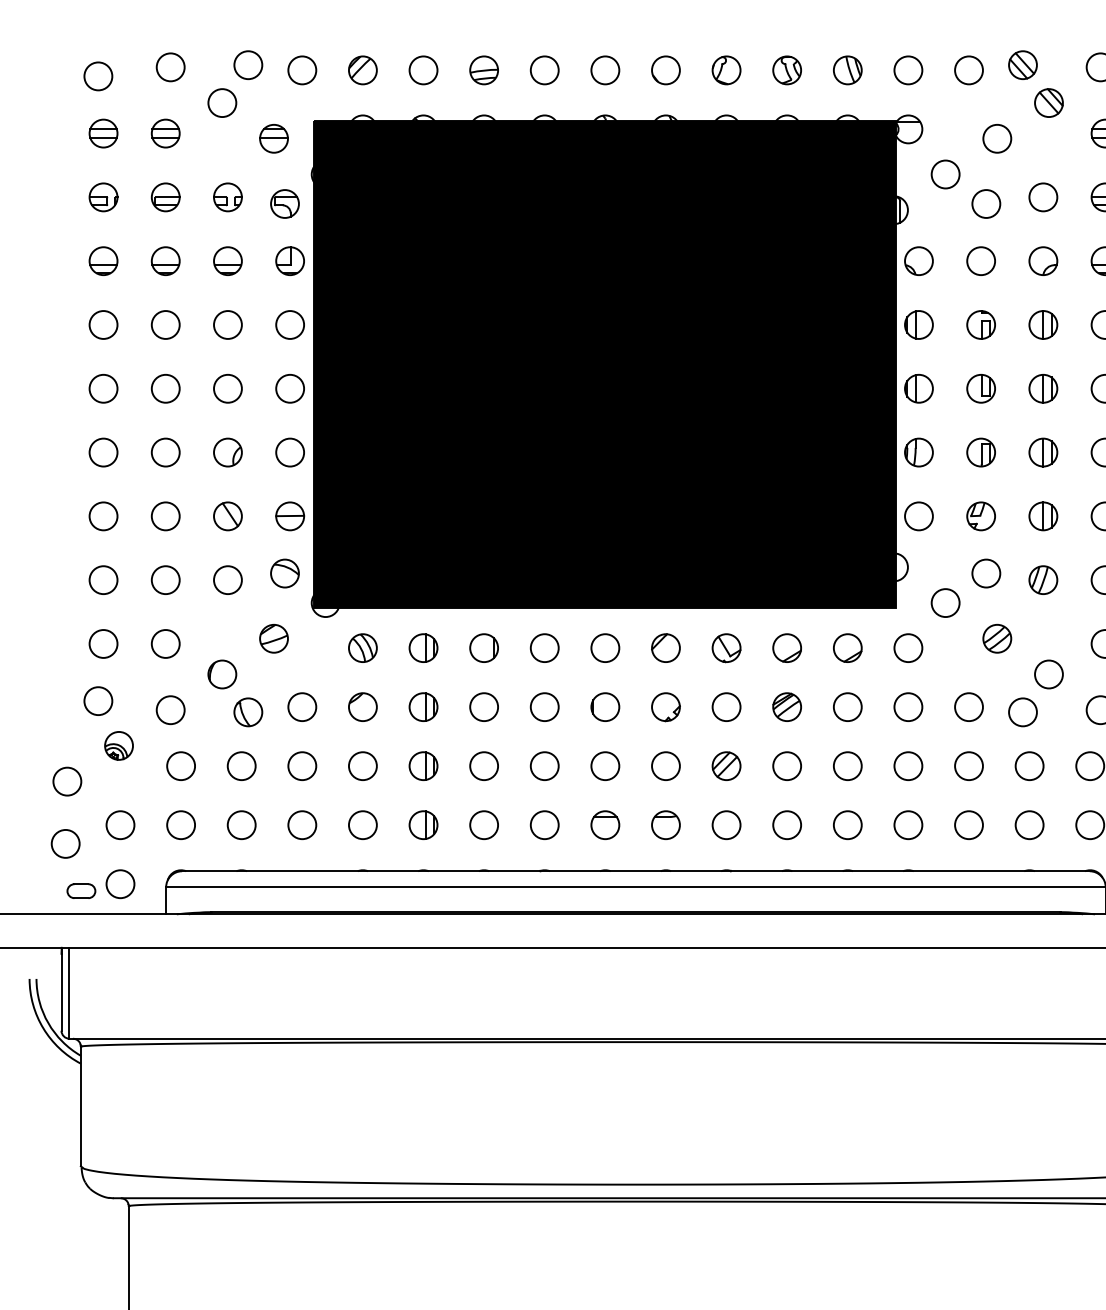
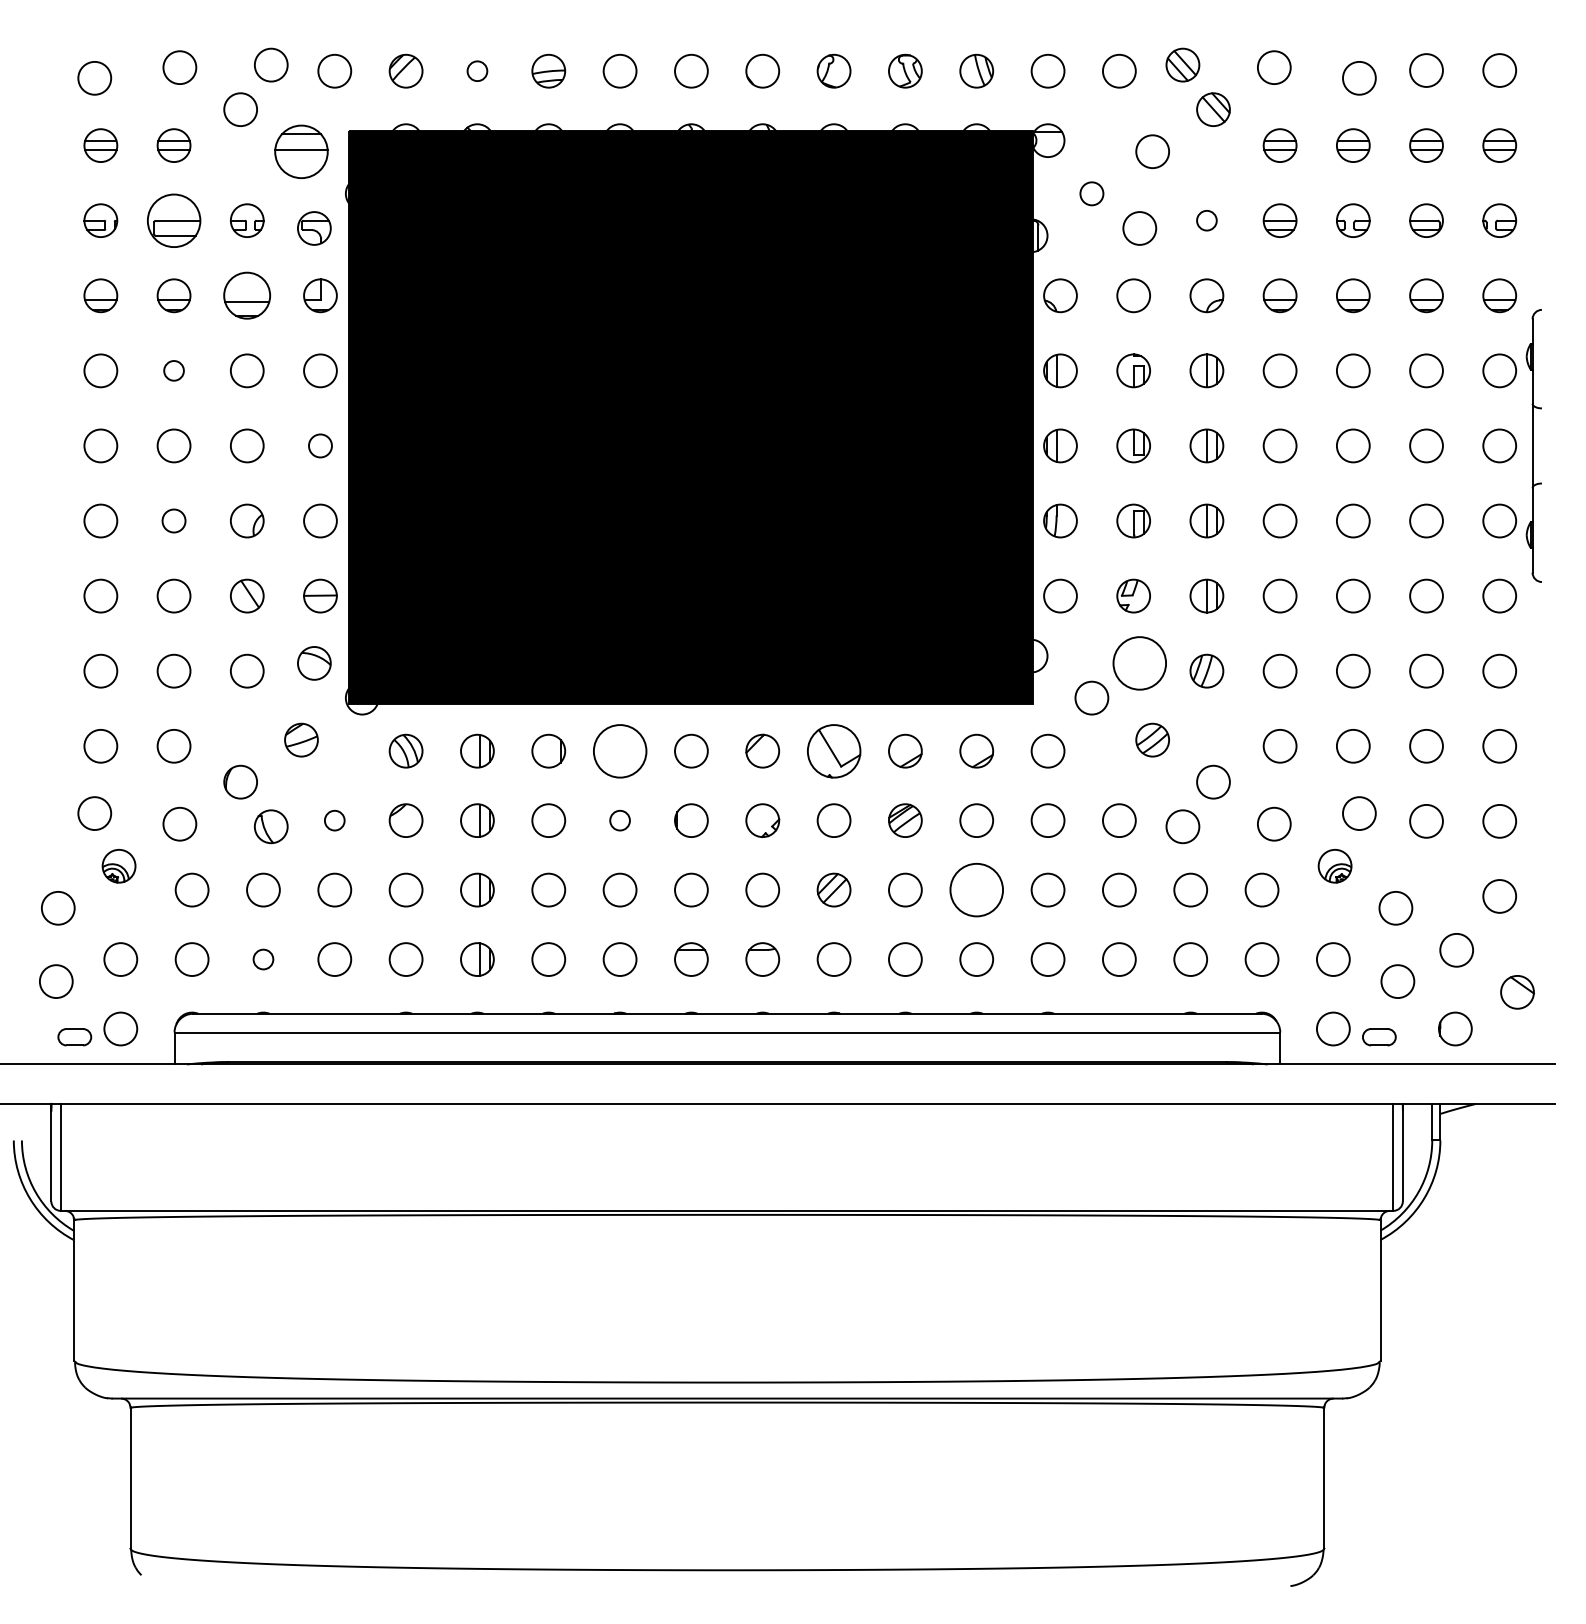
circle: (423, 69) -> (477, 70), size x0.6
part: (274, 138) -> (301, 151), size x1.6
circle: (945, 174) -> (1091, 193), size x0.7
part: (165, 197) -> (173, 220), size x1.6
circle: (1043, 197) -> (1206, 220), size x0.6
part: (228, 260) -> (247, 295), size x1.4
circle: (165, 324) -> (173, 370), size x0.6
circle: (290, 388) -> (320, 445), size x0.7
circle: (165, 452) -> (173, 520), size x0.7
circle: (986, 573) -> (1139, 663), size x1.6
circle: (544, 647) -> (619, 750), size x1.6
part: (726, 647) -> (833, 750), size x1.6
circle: (302, 707) -> (334, 820), size x0.6
circle: (544, 707) -> (619, 820), size x0.6
circle: (847, 765) -> (976, 889), size x1.6
circle: (241, 825) -> (263, 959), size x0.6

